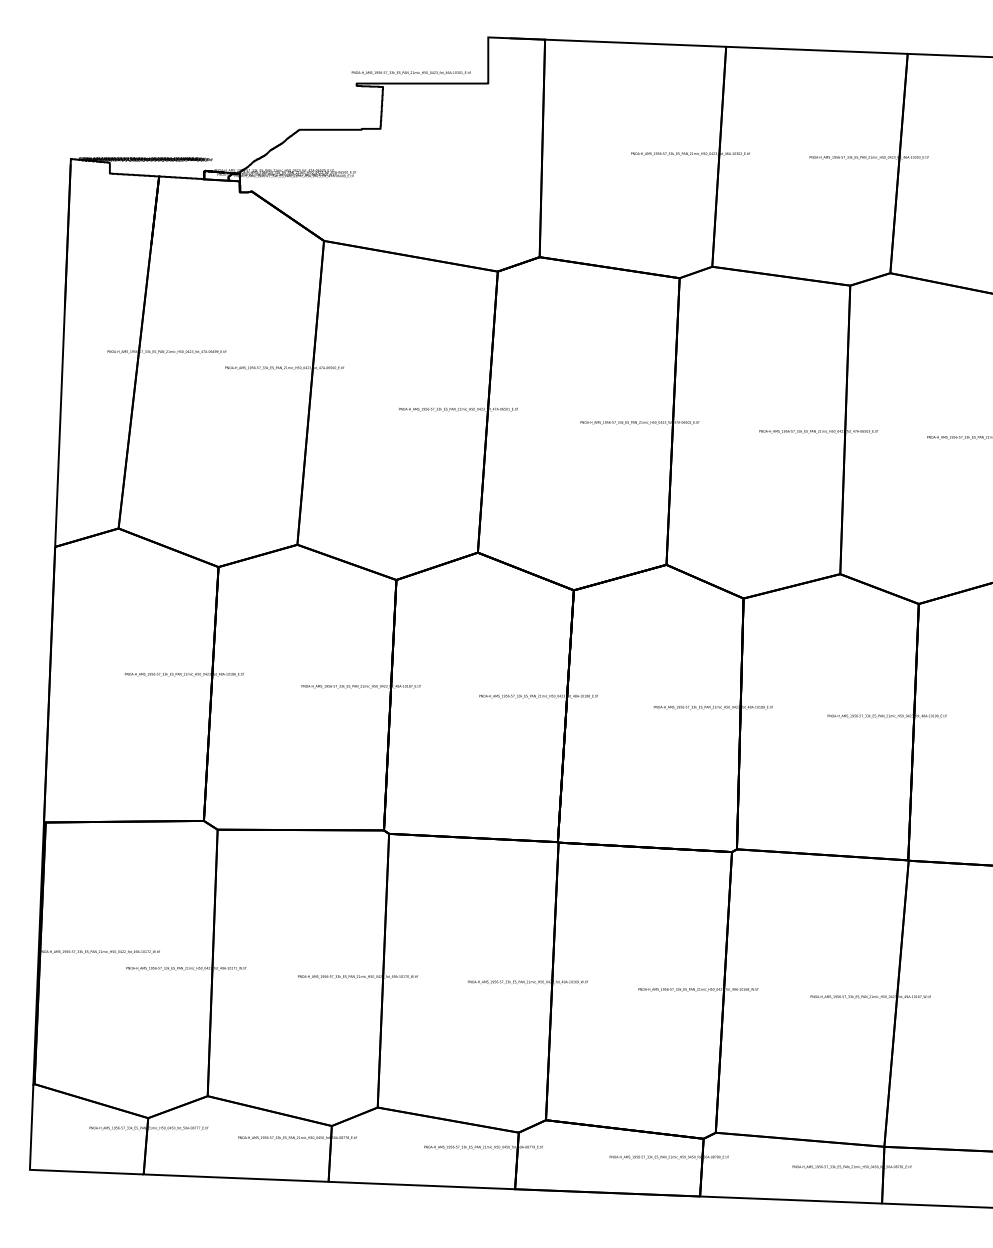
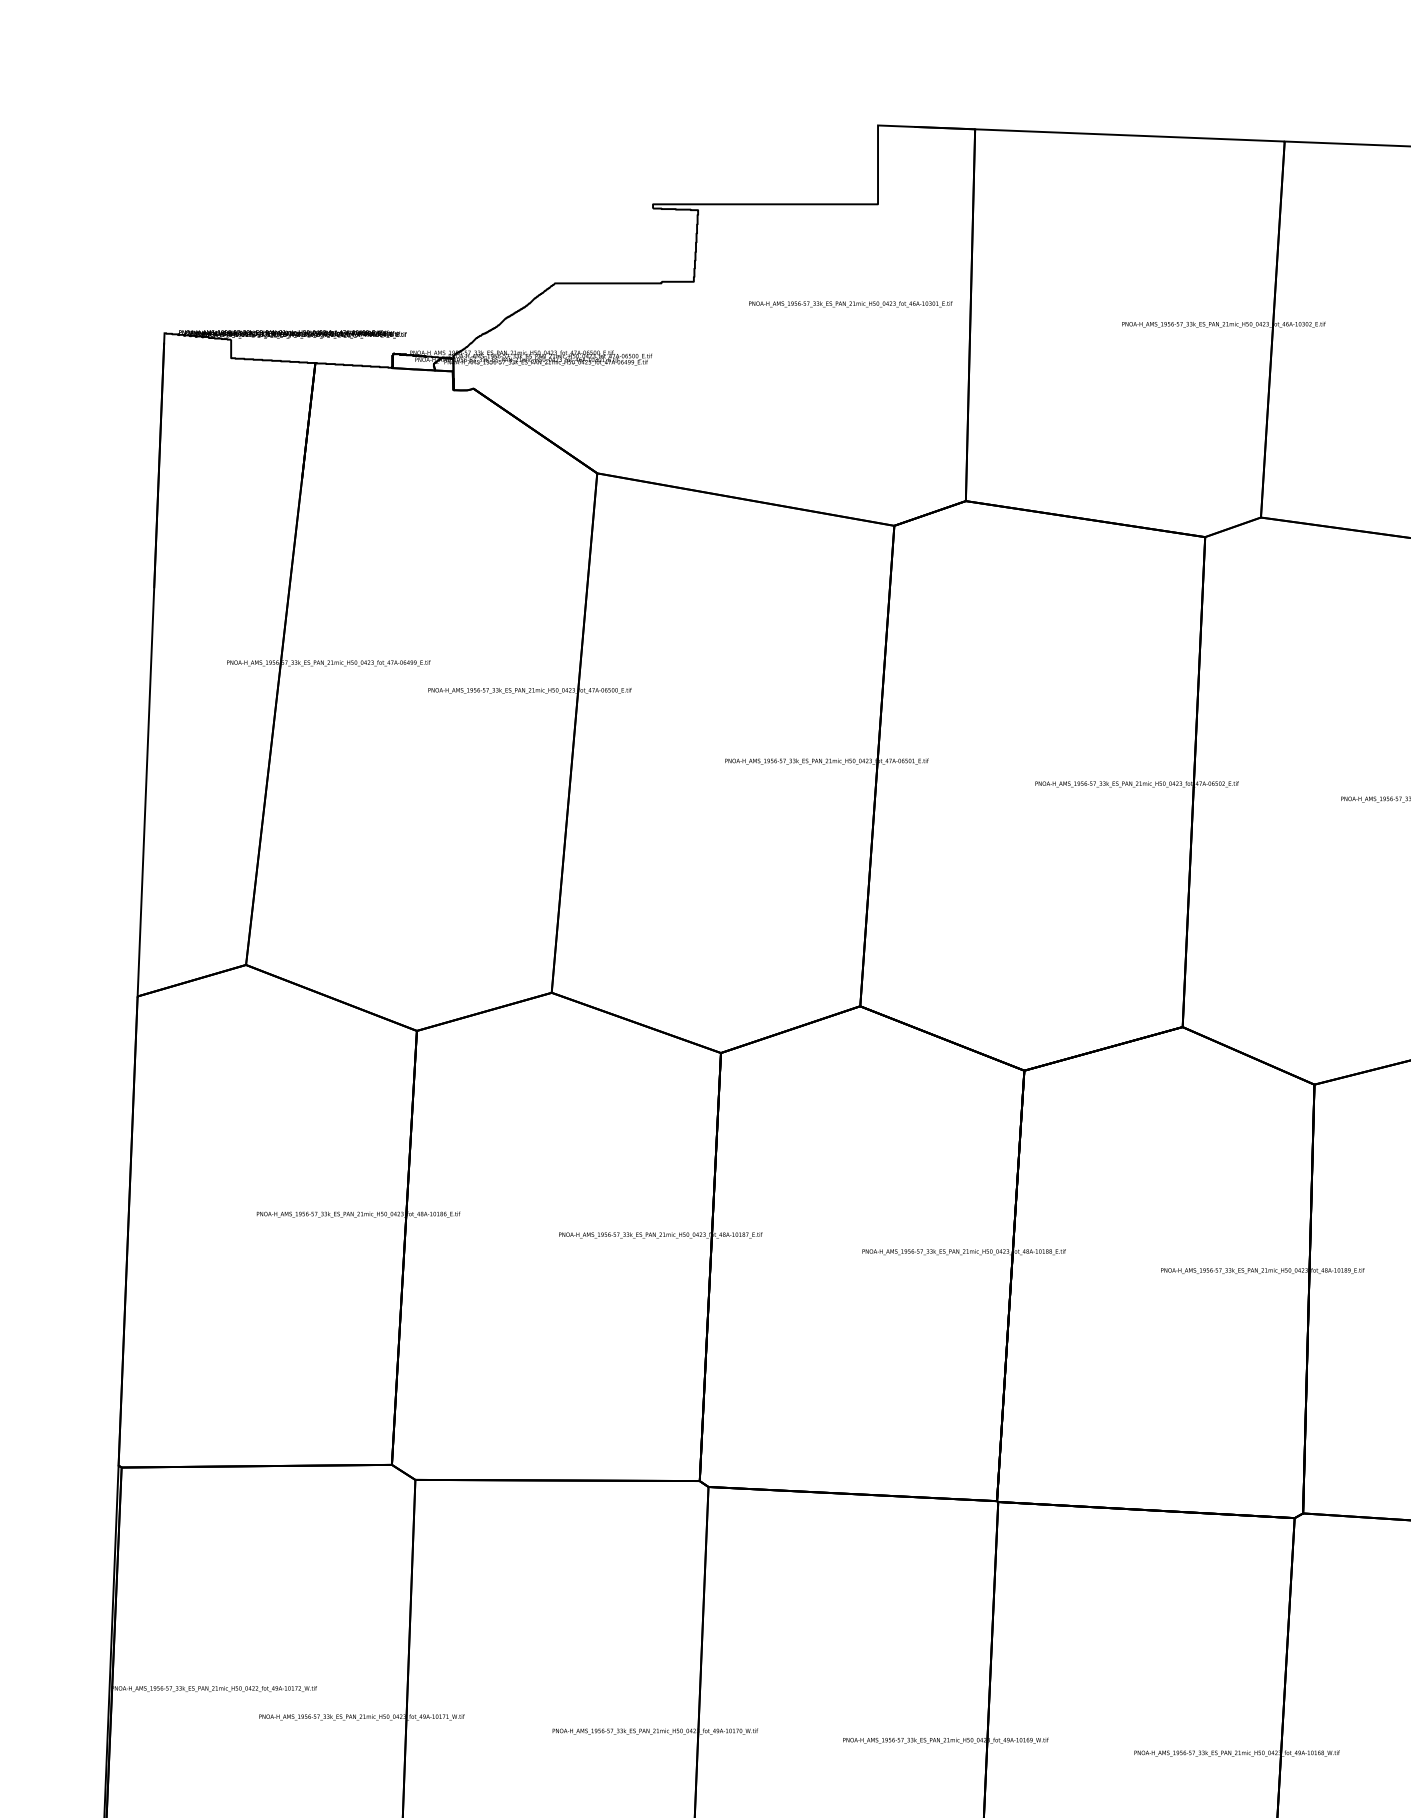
text: (410, 72) -> (849, 303), moved

